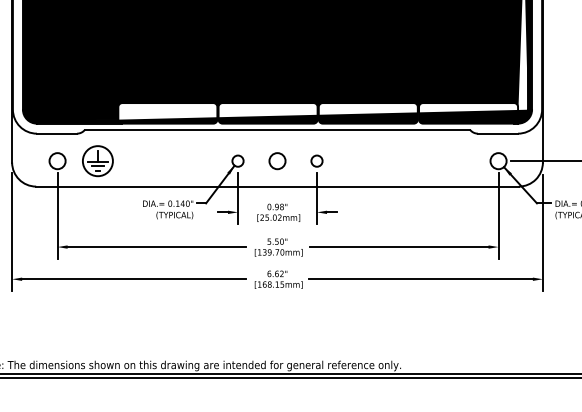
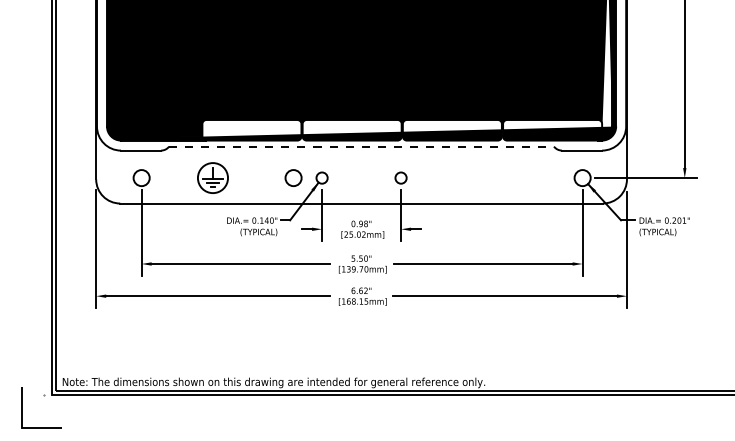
line: (278, 129) -> (362, 146), solid -> dashed
part: (97, 160) -> (212, 177), moved
circle: (277, 160) -> (293, 177), moved

